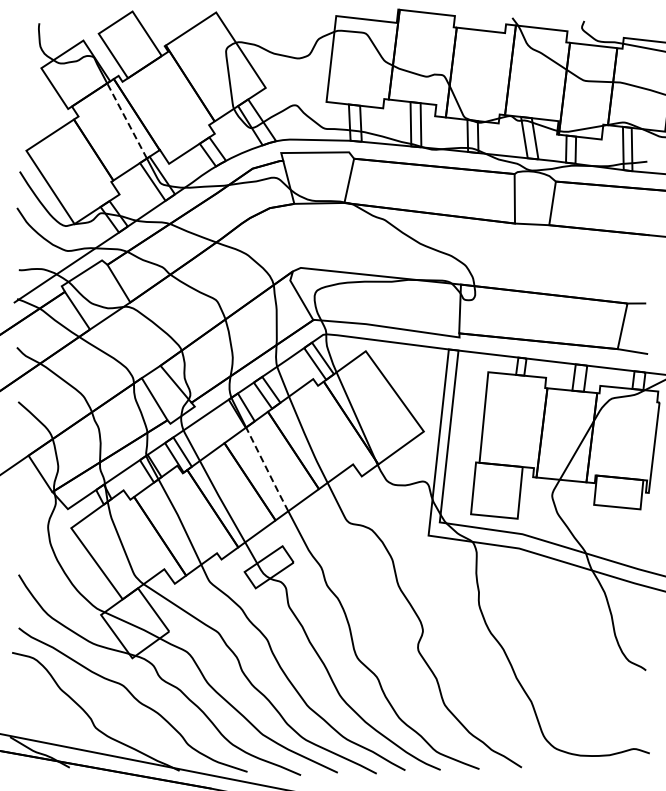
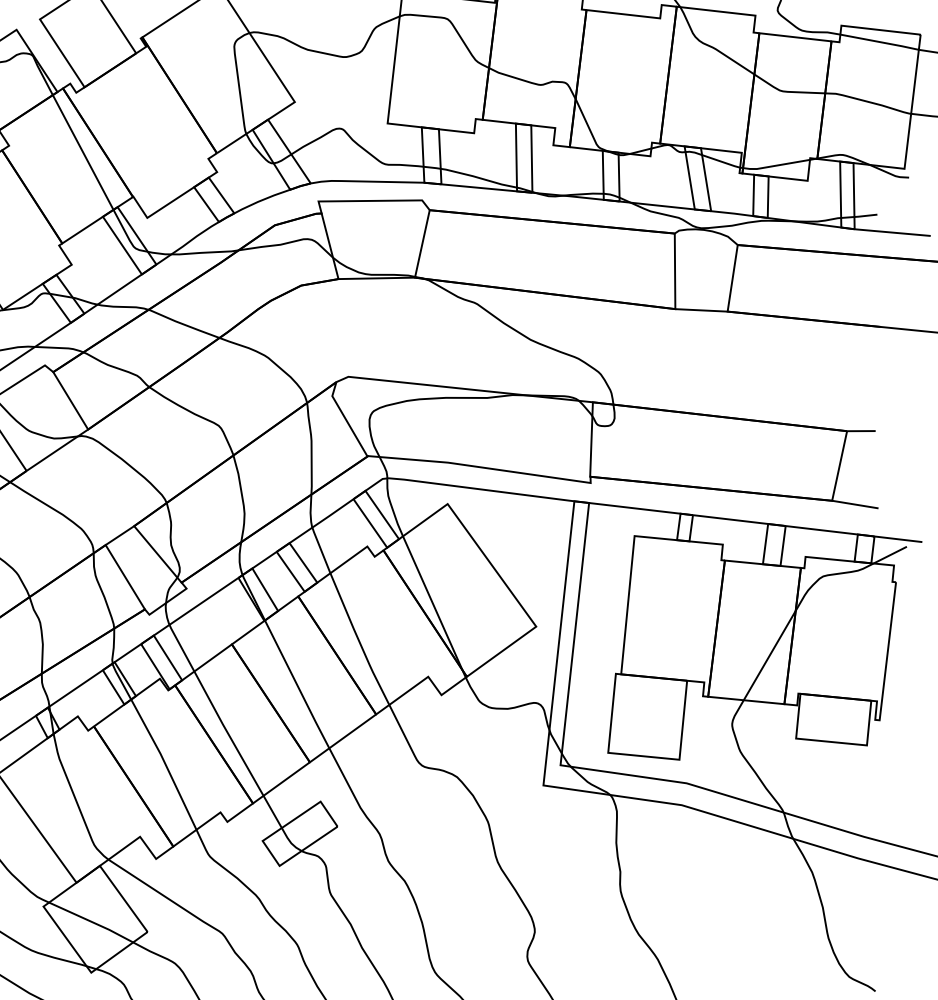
line: (127, 120) -> (83, 151), dashed -> solid
line: (267, 470) -> (297, 686), dashed -> solid

